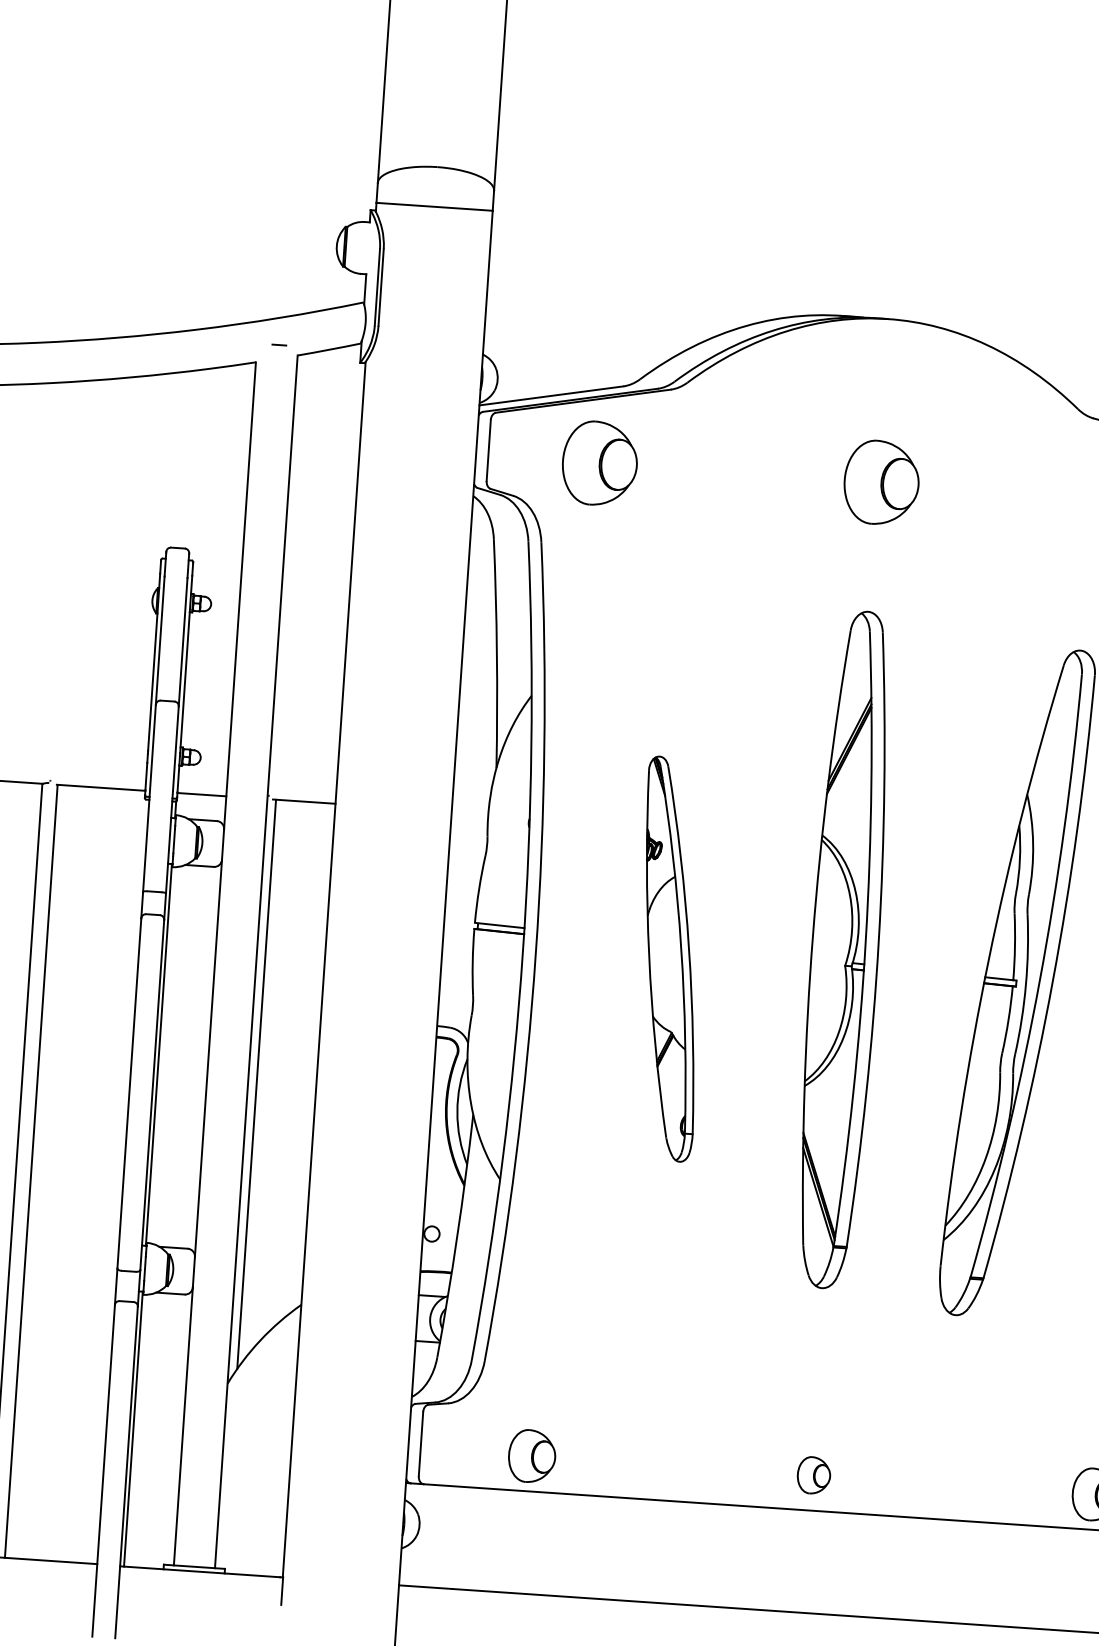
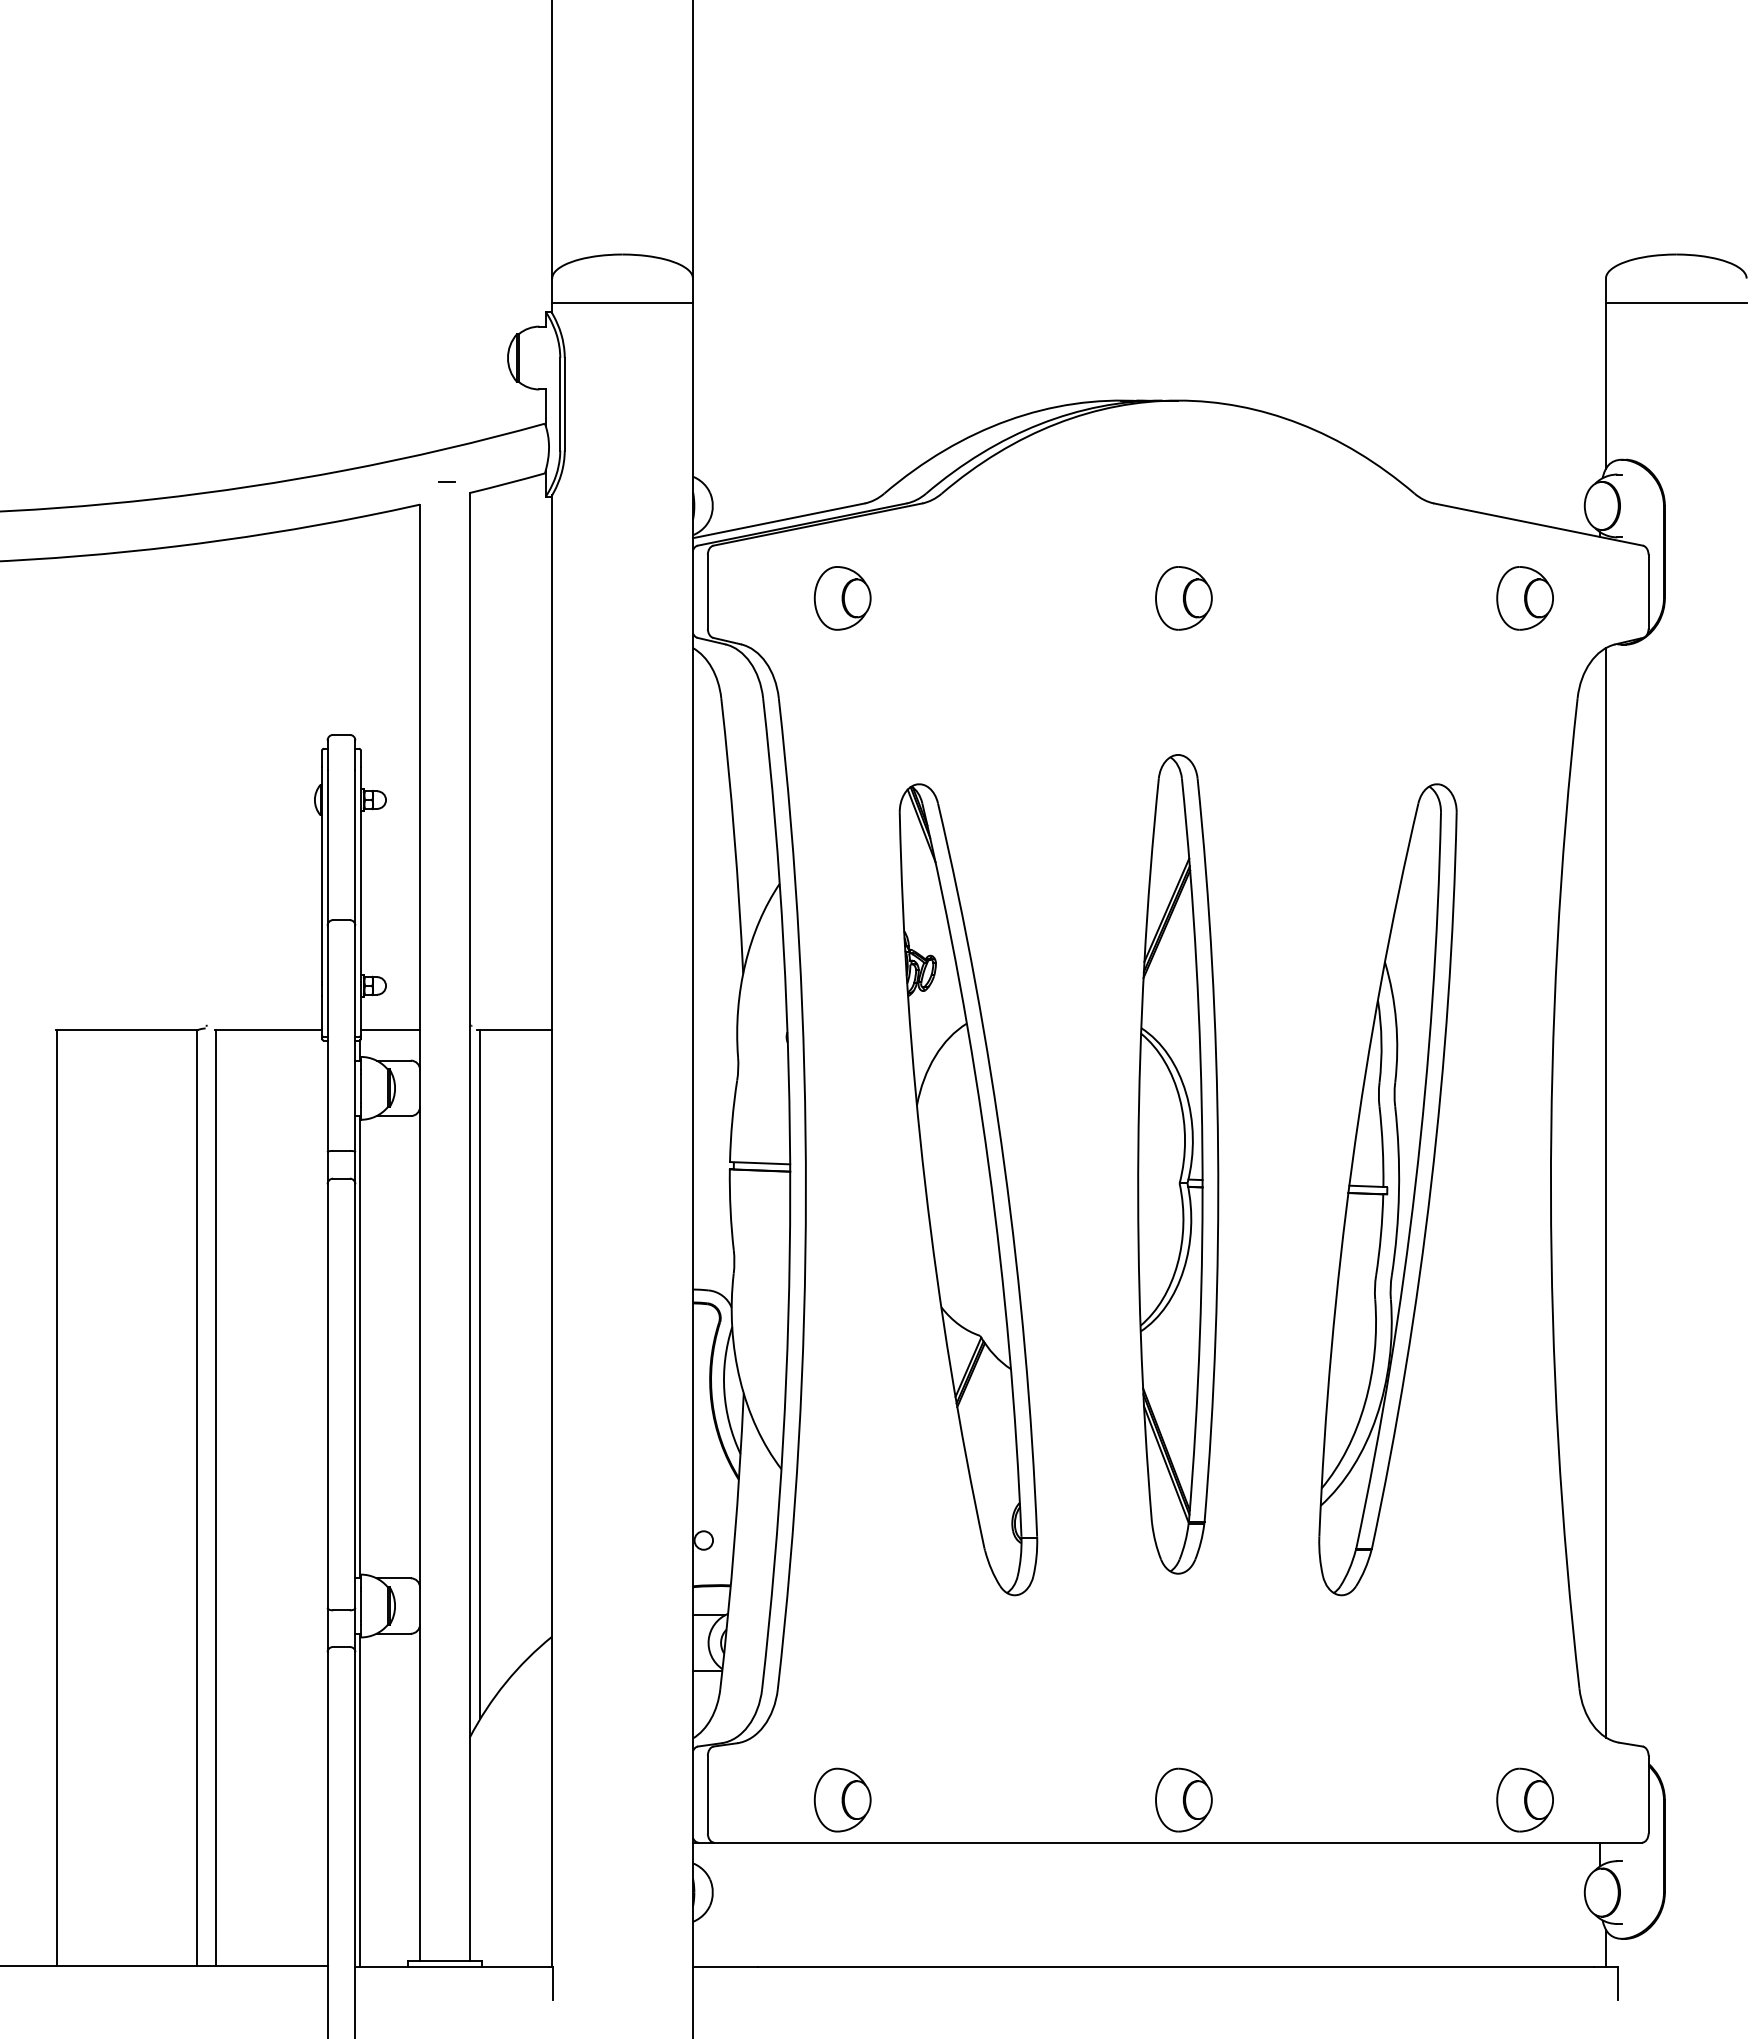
part: (599, 463) -> (842, 598), size x0.62
part: (881, 482) -> (1183, 598), size x0.62
part: (670, 958) -> (968, 1189), size x1.67
part: (813, 1474) -> (1183, 1799), size x1.43

